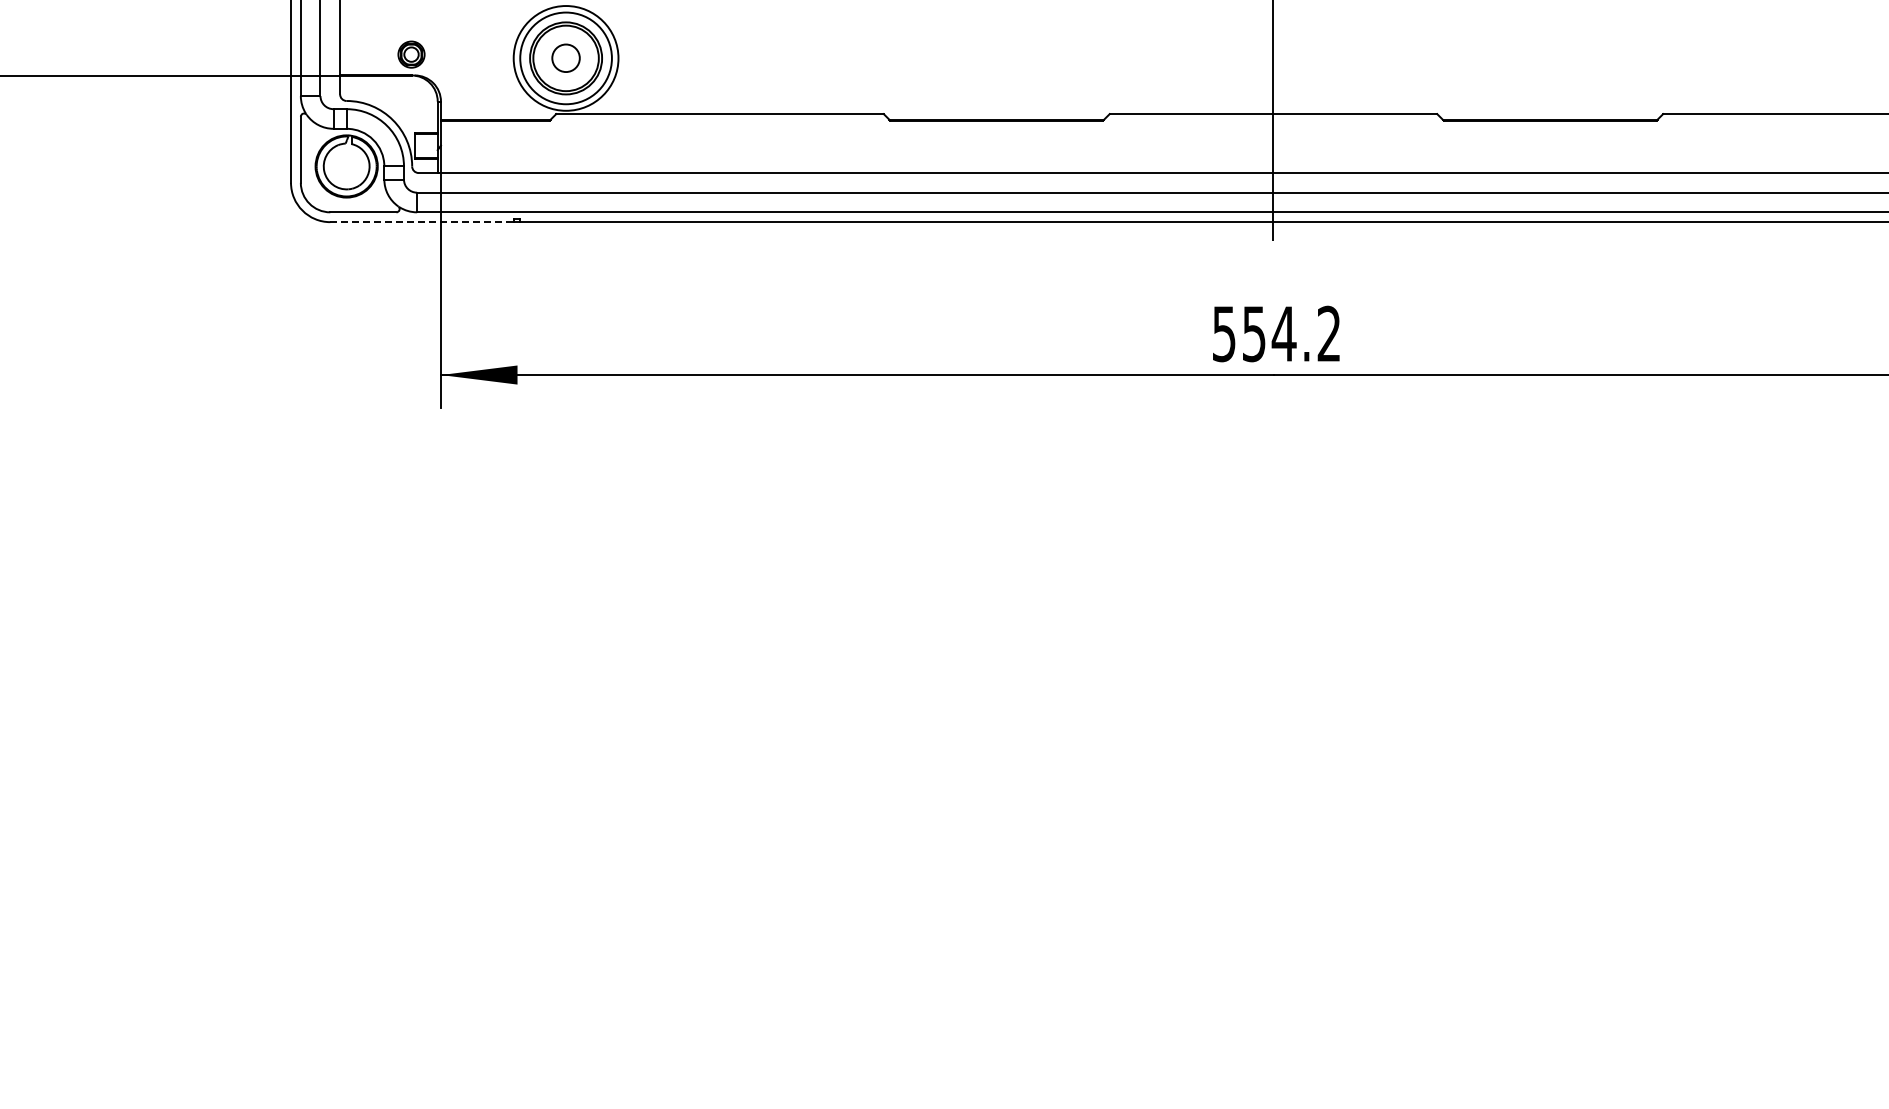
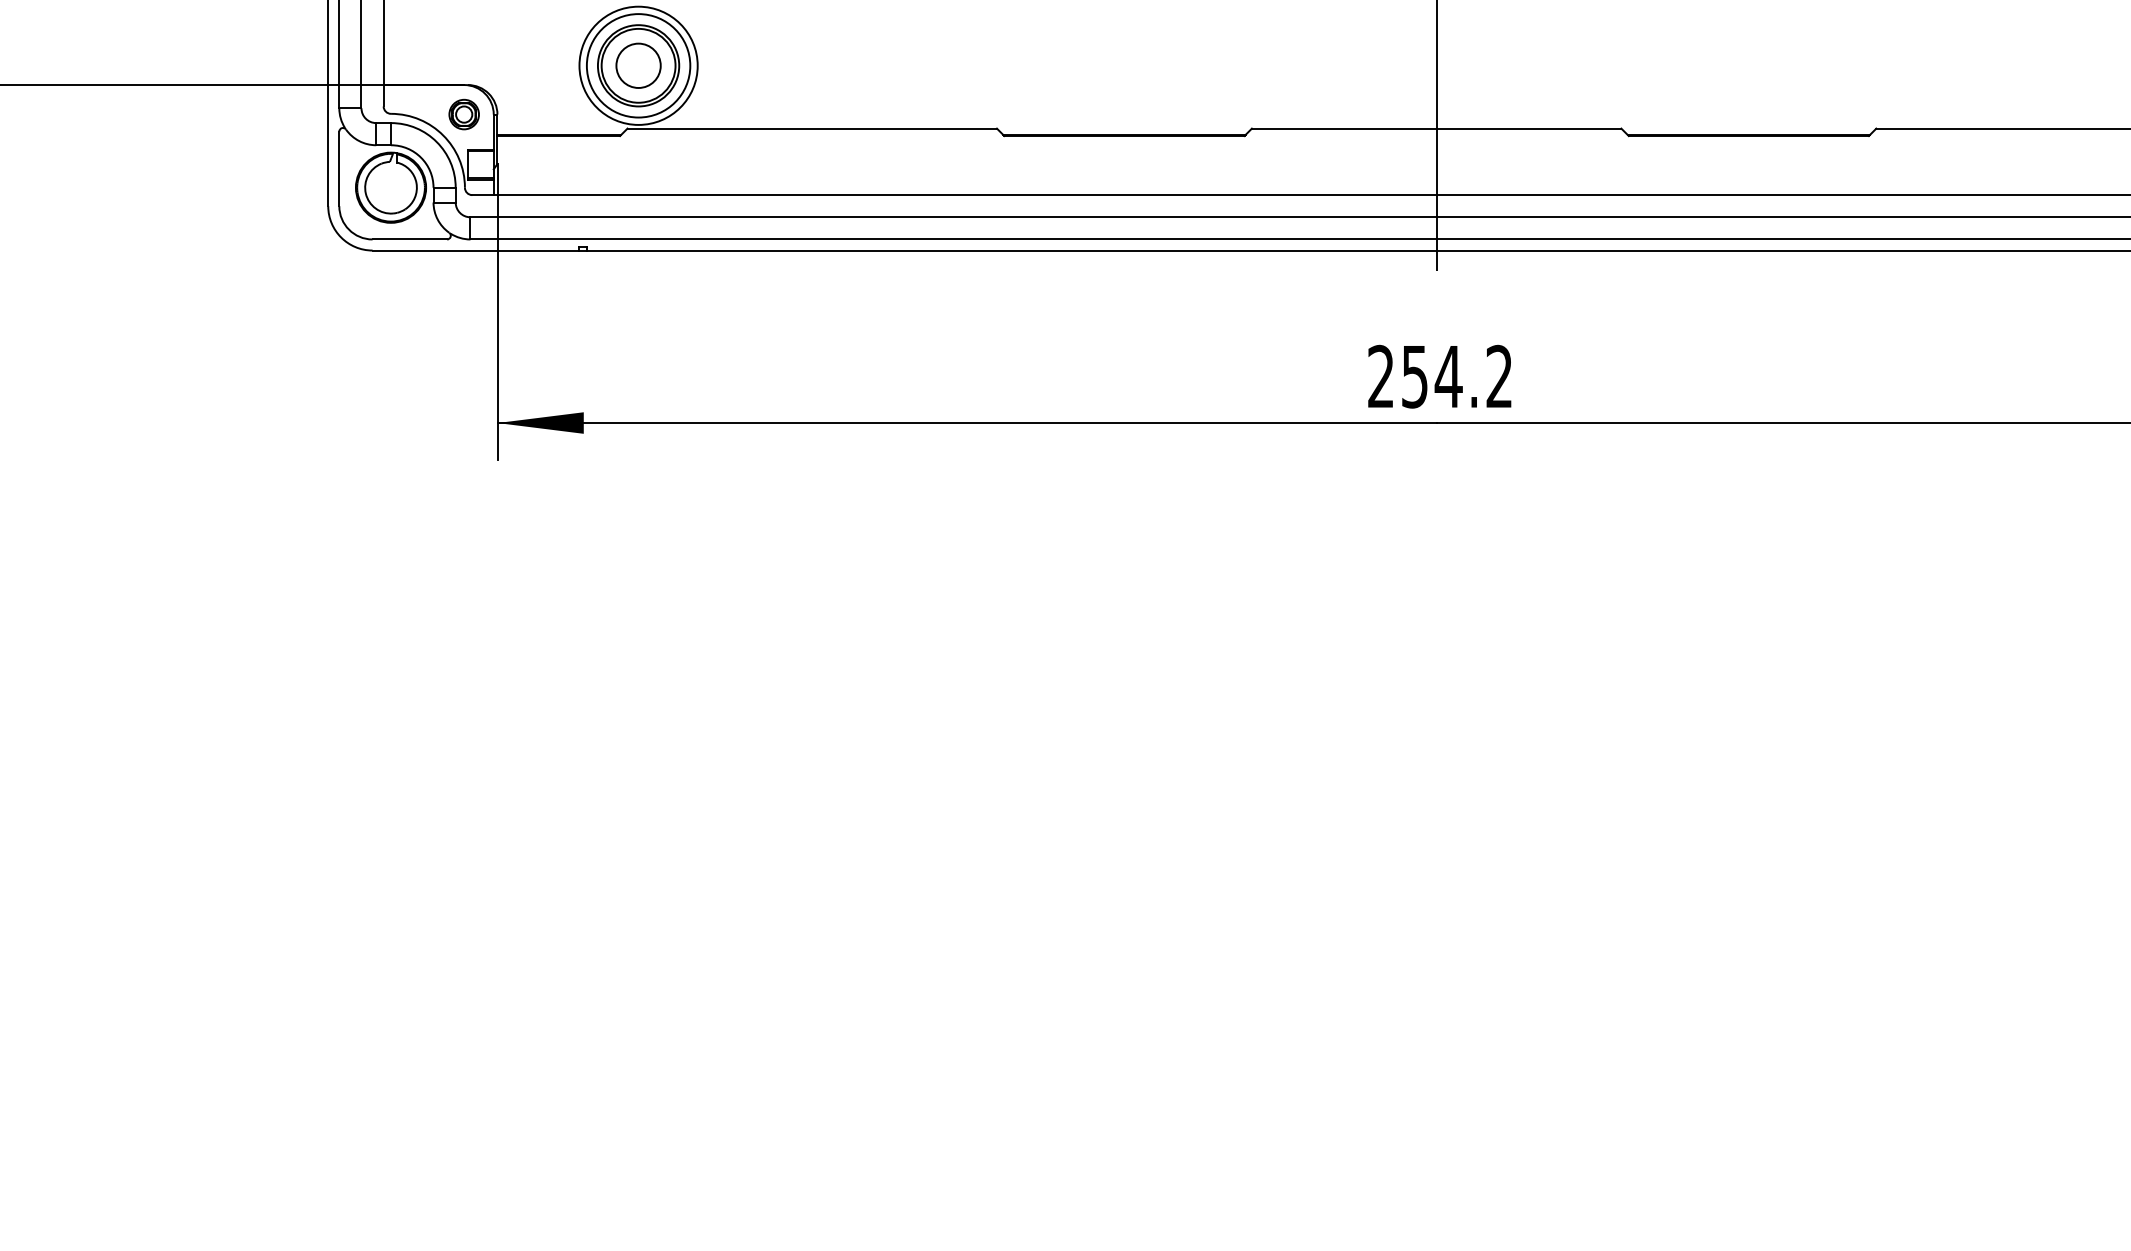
part: (411, 54) -> (464, 114), moved
circle: (565, 57) -> (637, 64), size x1.43
line: (422, 222) -> (476, 250), dashed -> solid
text: (1223, 333) -> (1380, 376), 554.2 -> 254.2

